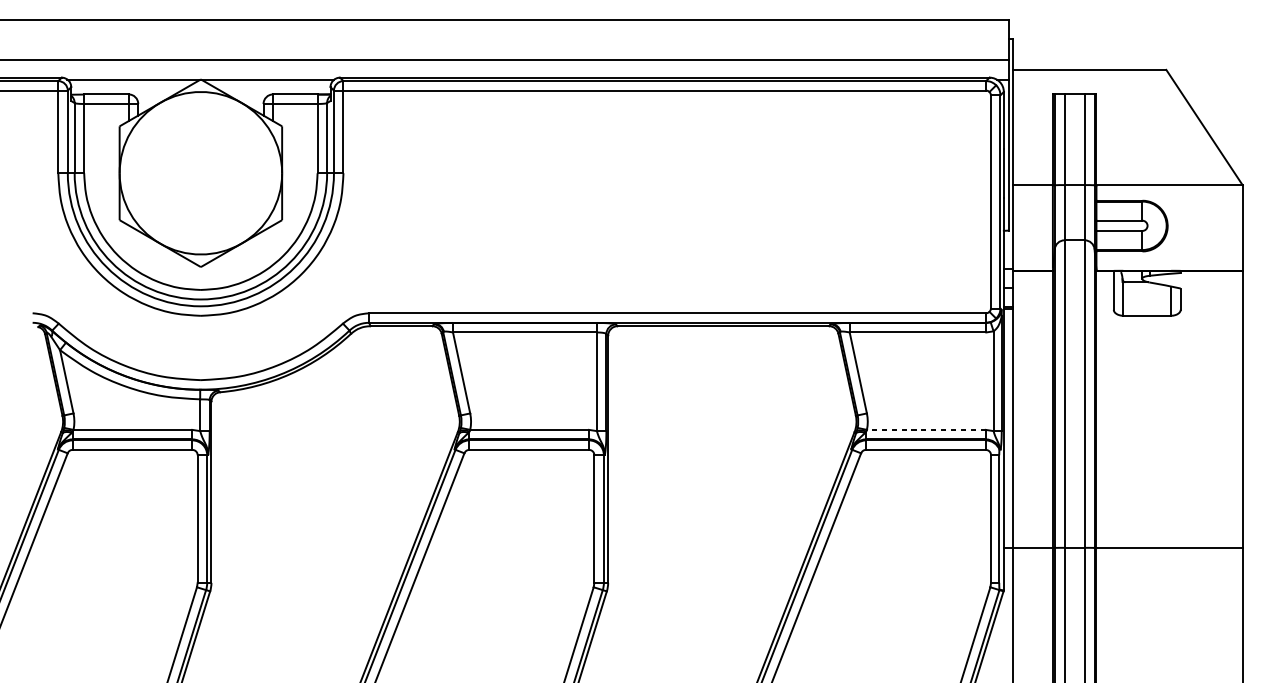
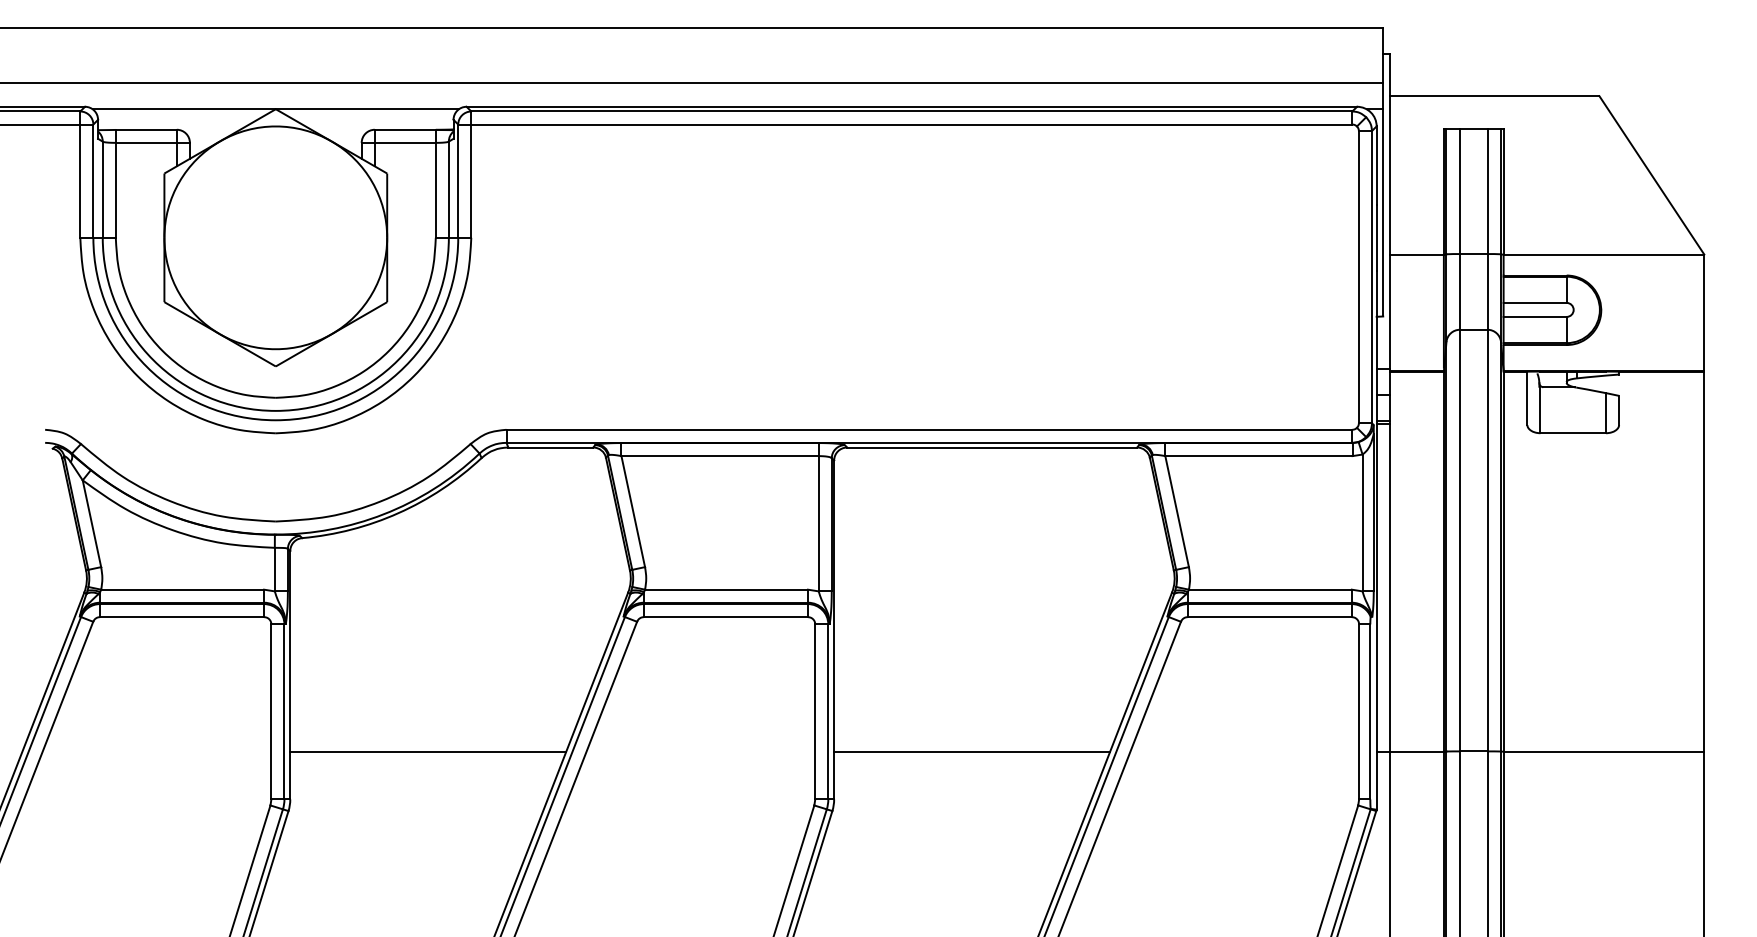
line: (925, 429) -> (1269, 589), dashed -> solid
line: (312, 547) -> (428, 751), added
line: (709, 547) -> (972, 751), added

